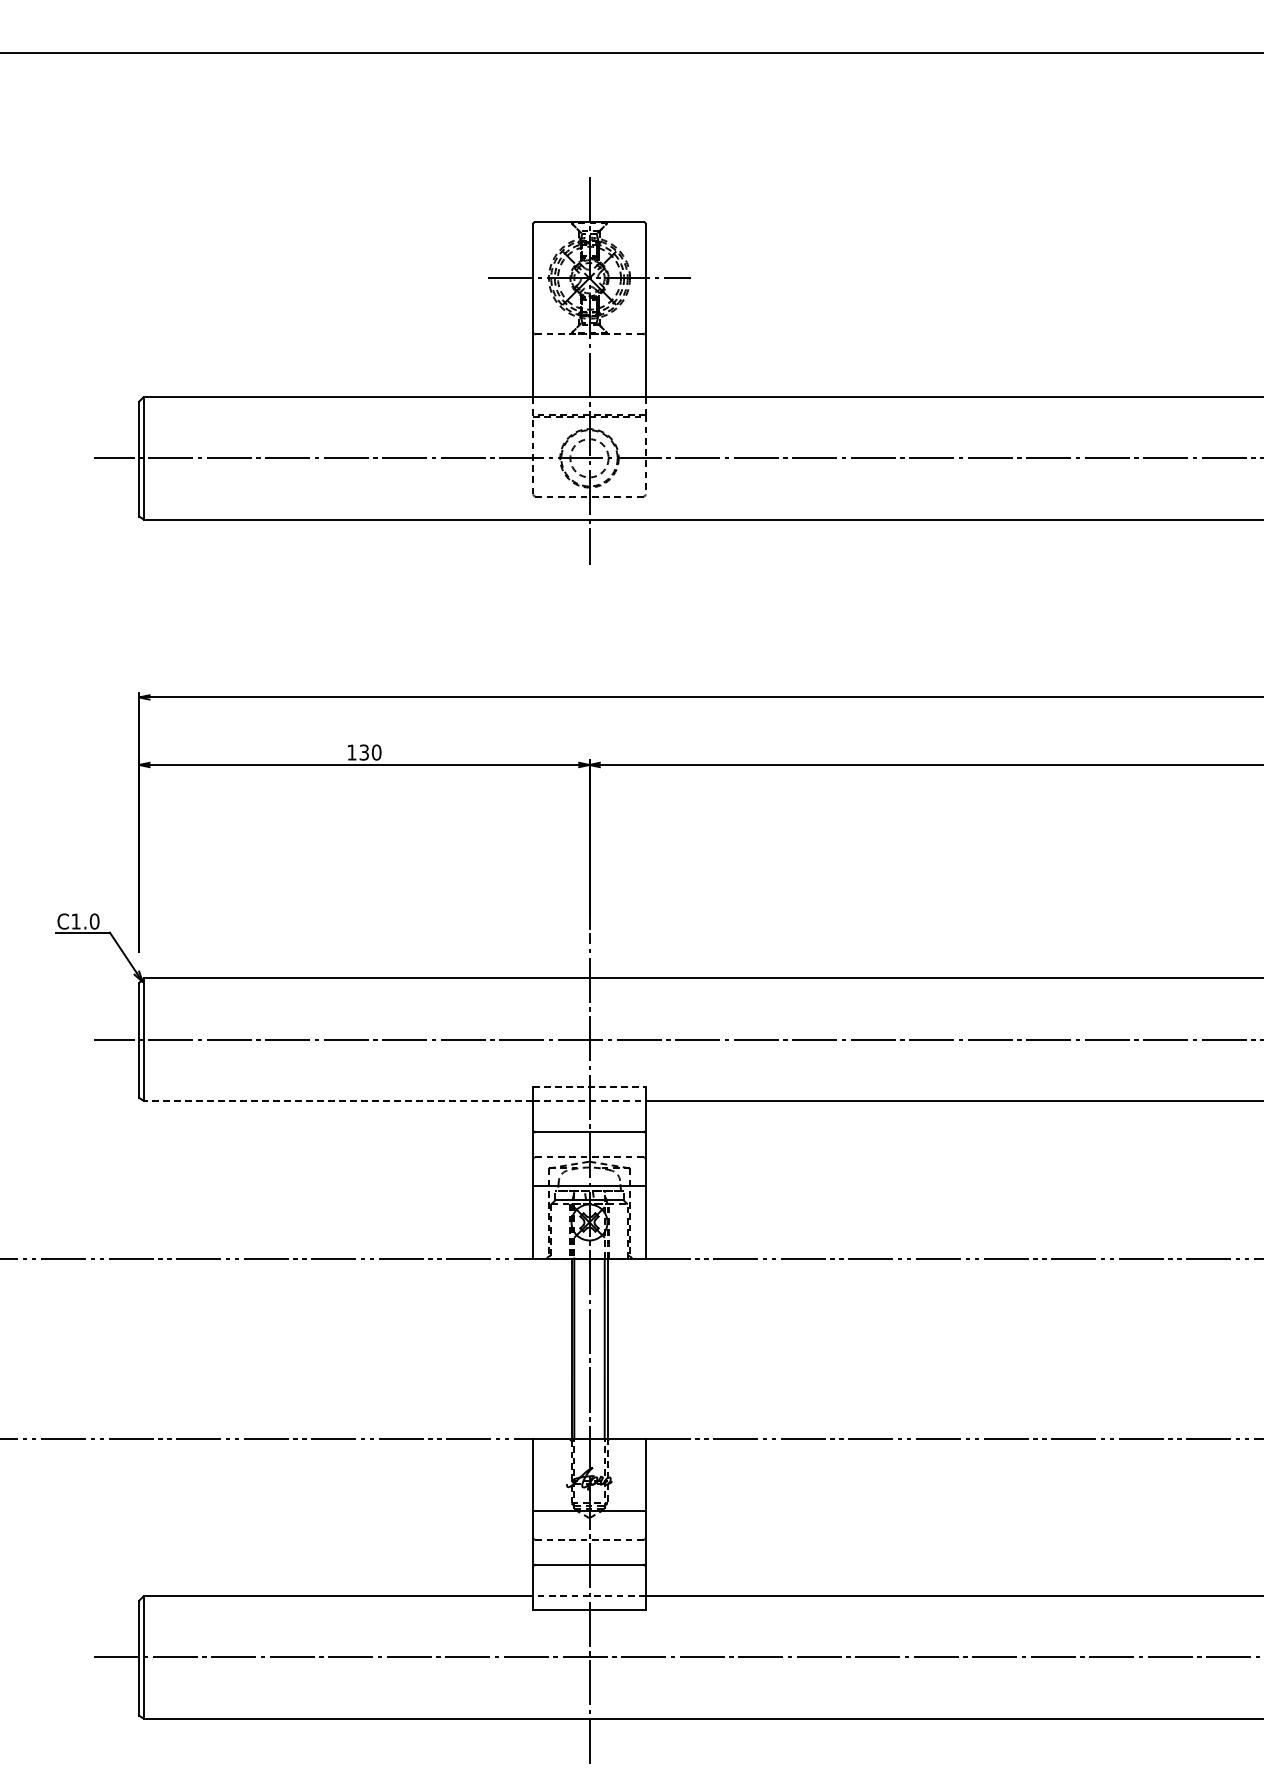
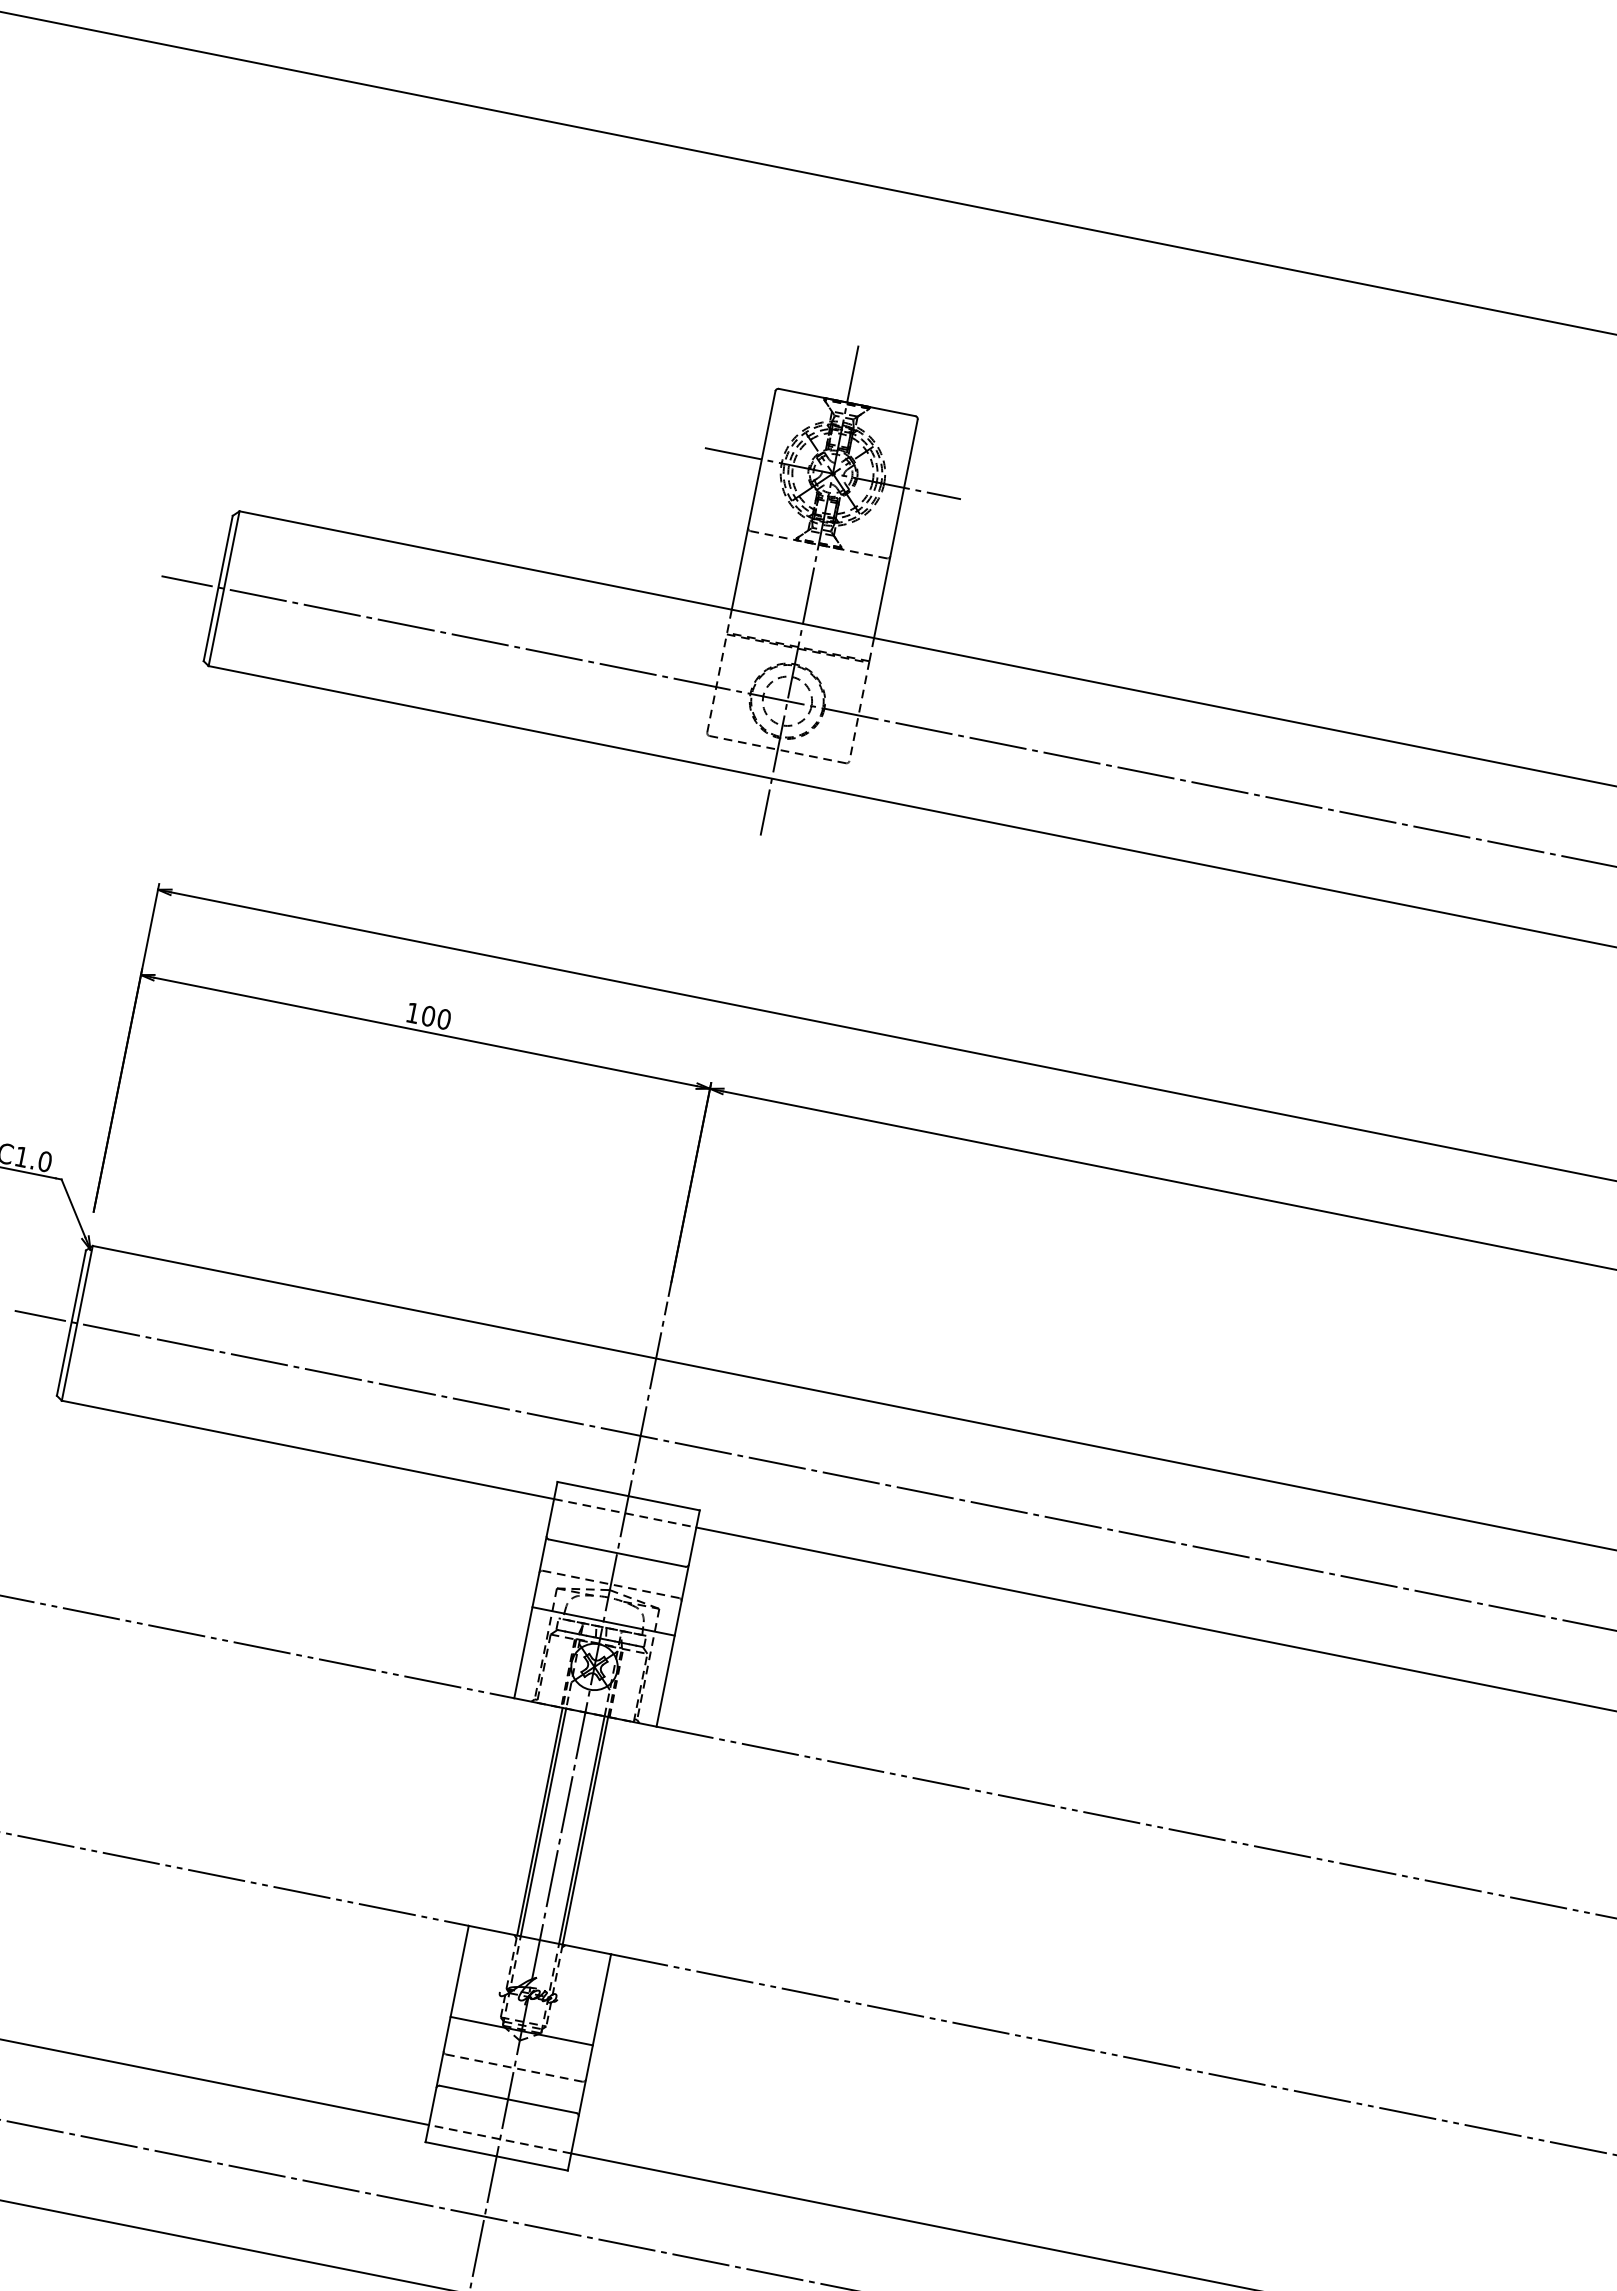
text: (364, 752) -> (428, 1016), 130 -> 100
line: (590, 1087) -> (629, 1496), dashed -> solid
line: (338, 1100) -> (308, 1449), dashed -> solid

